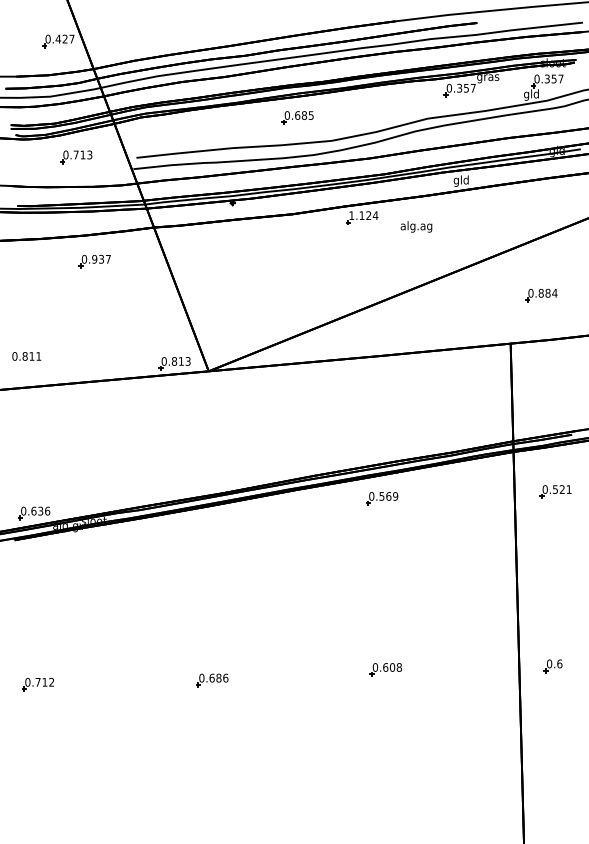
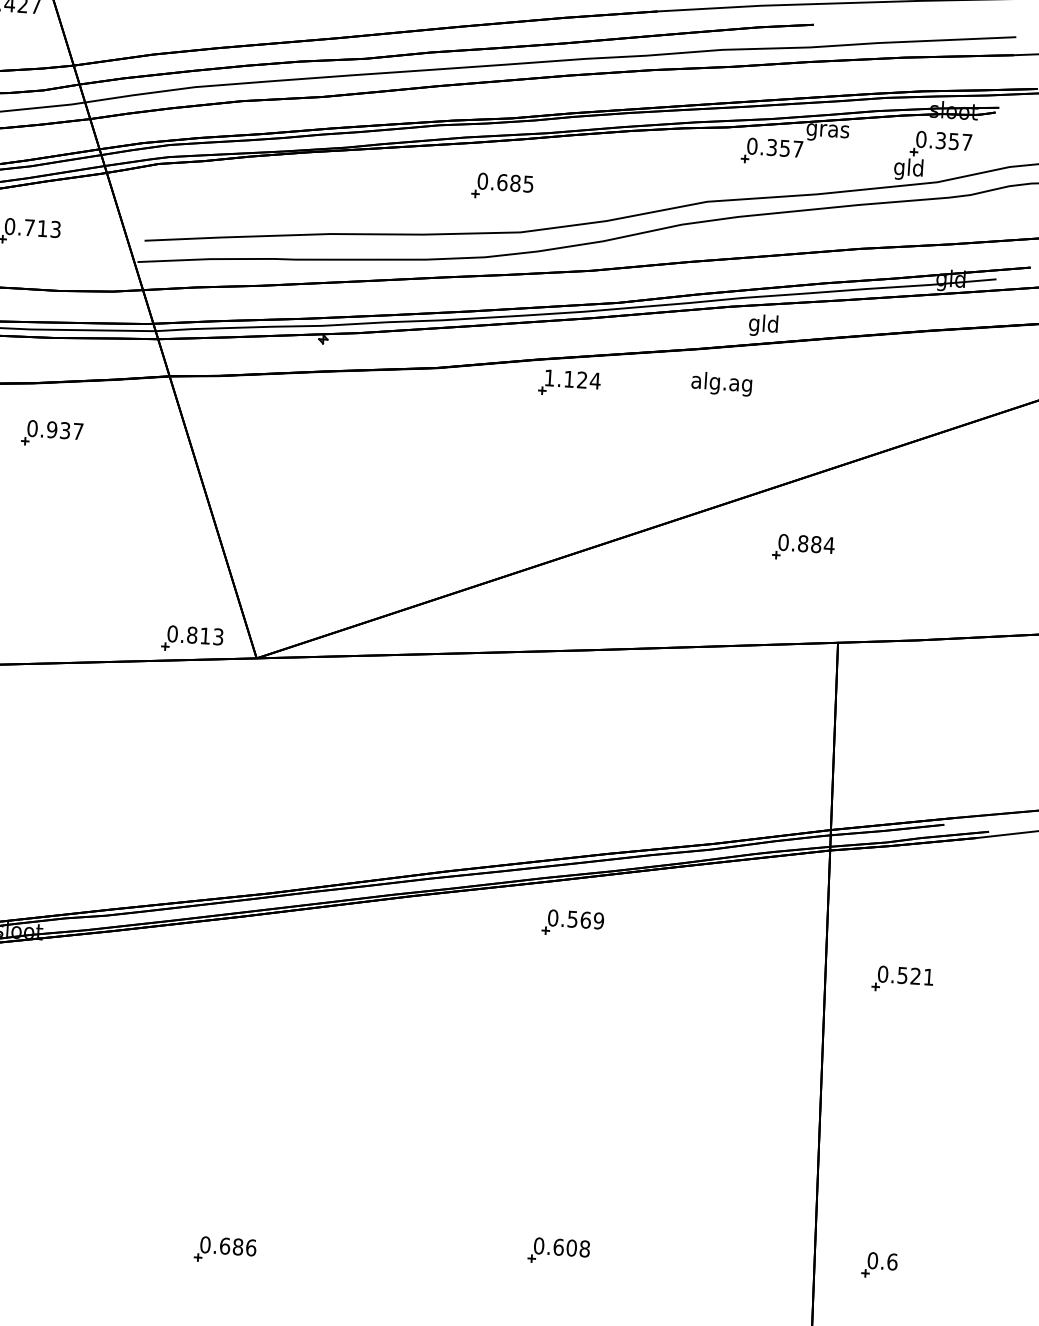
part: (297, 117) -> (501, 186), moved
text: (416, 226) -> (721, 383), moved
part: (541, 295) -> (803, 547), moved
part: (555, 491) -> (902, 979), moved

